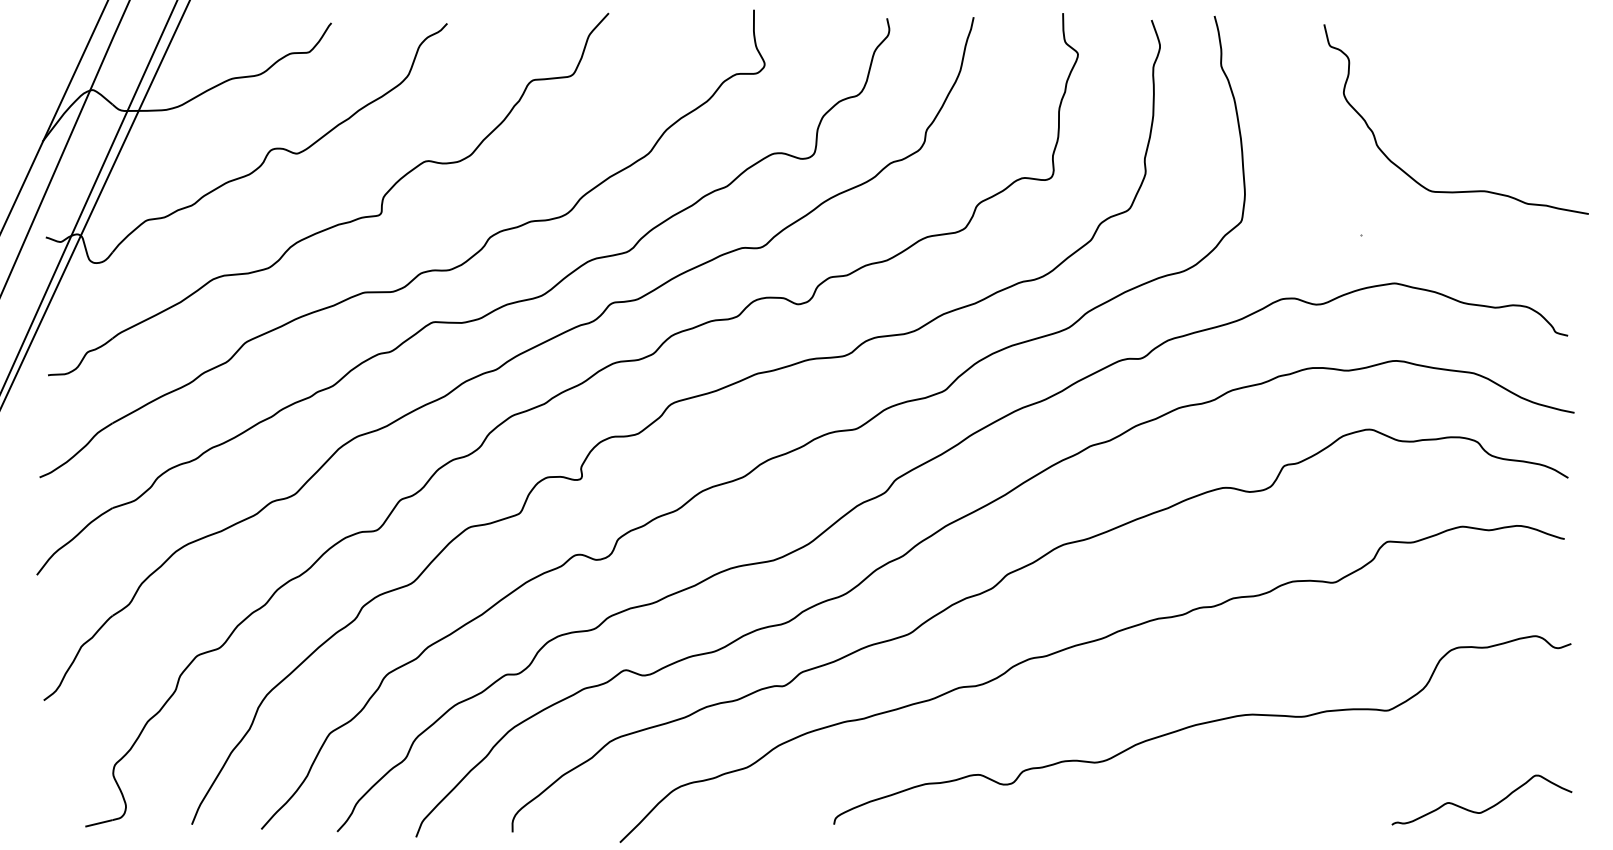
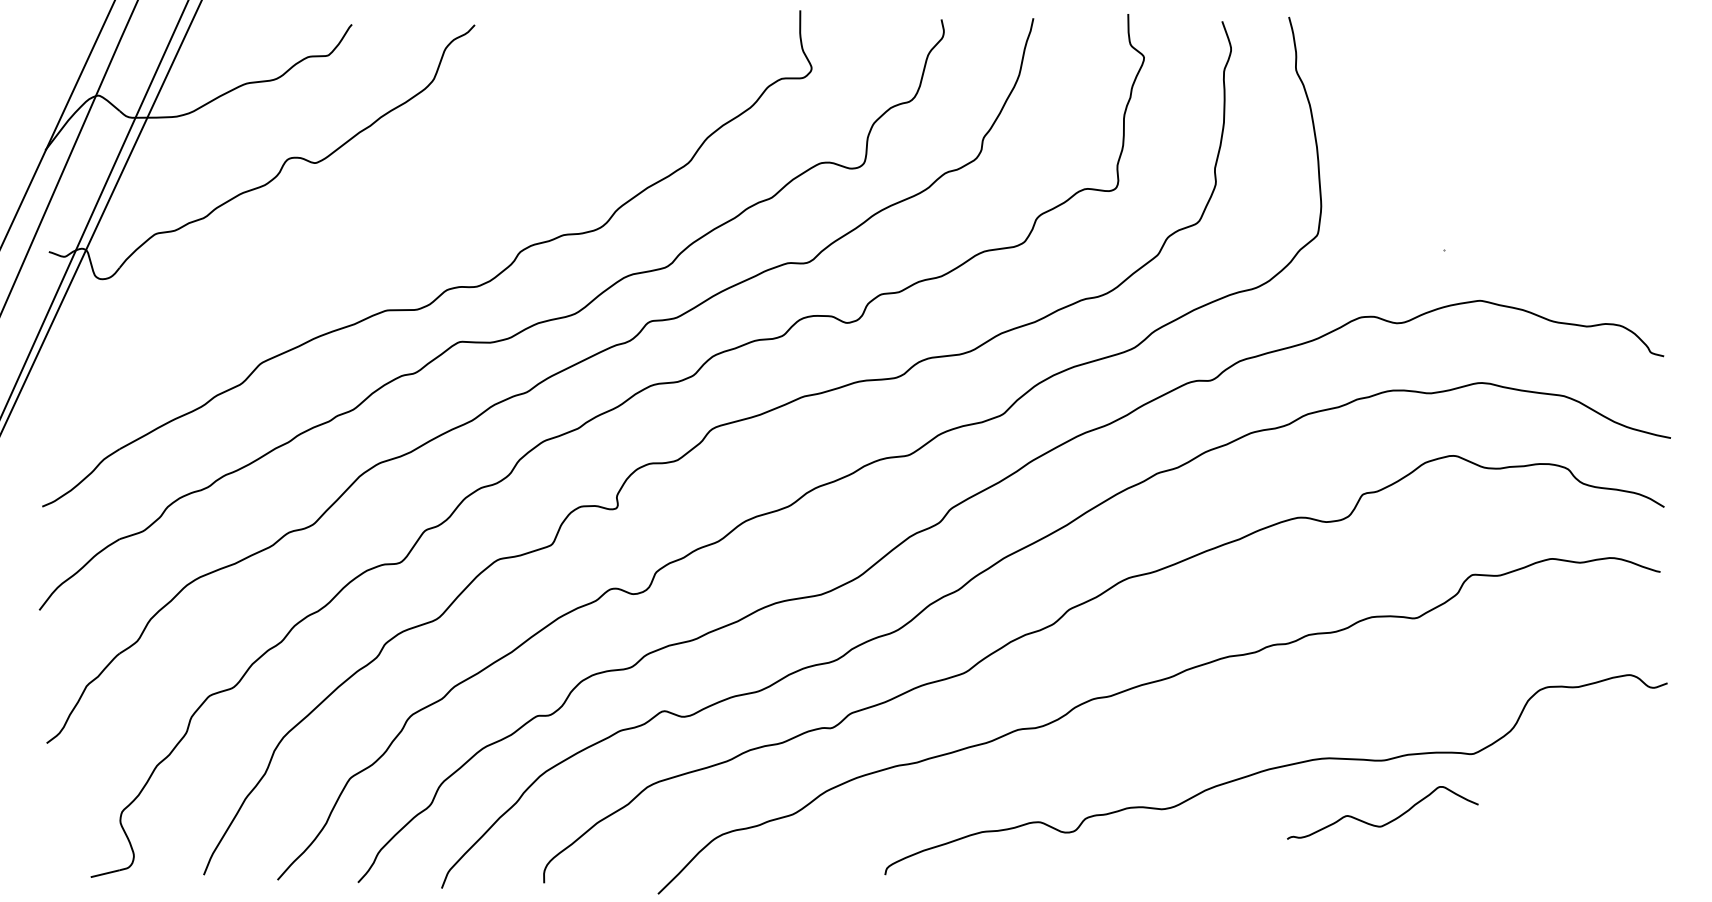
curve: (1410, 175) -> (1496, 186), removed
part: (338, 223) -> (359, 237), removed
curve: (1485, 809) -> (1386, 822), moved

